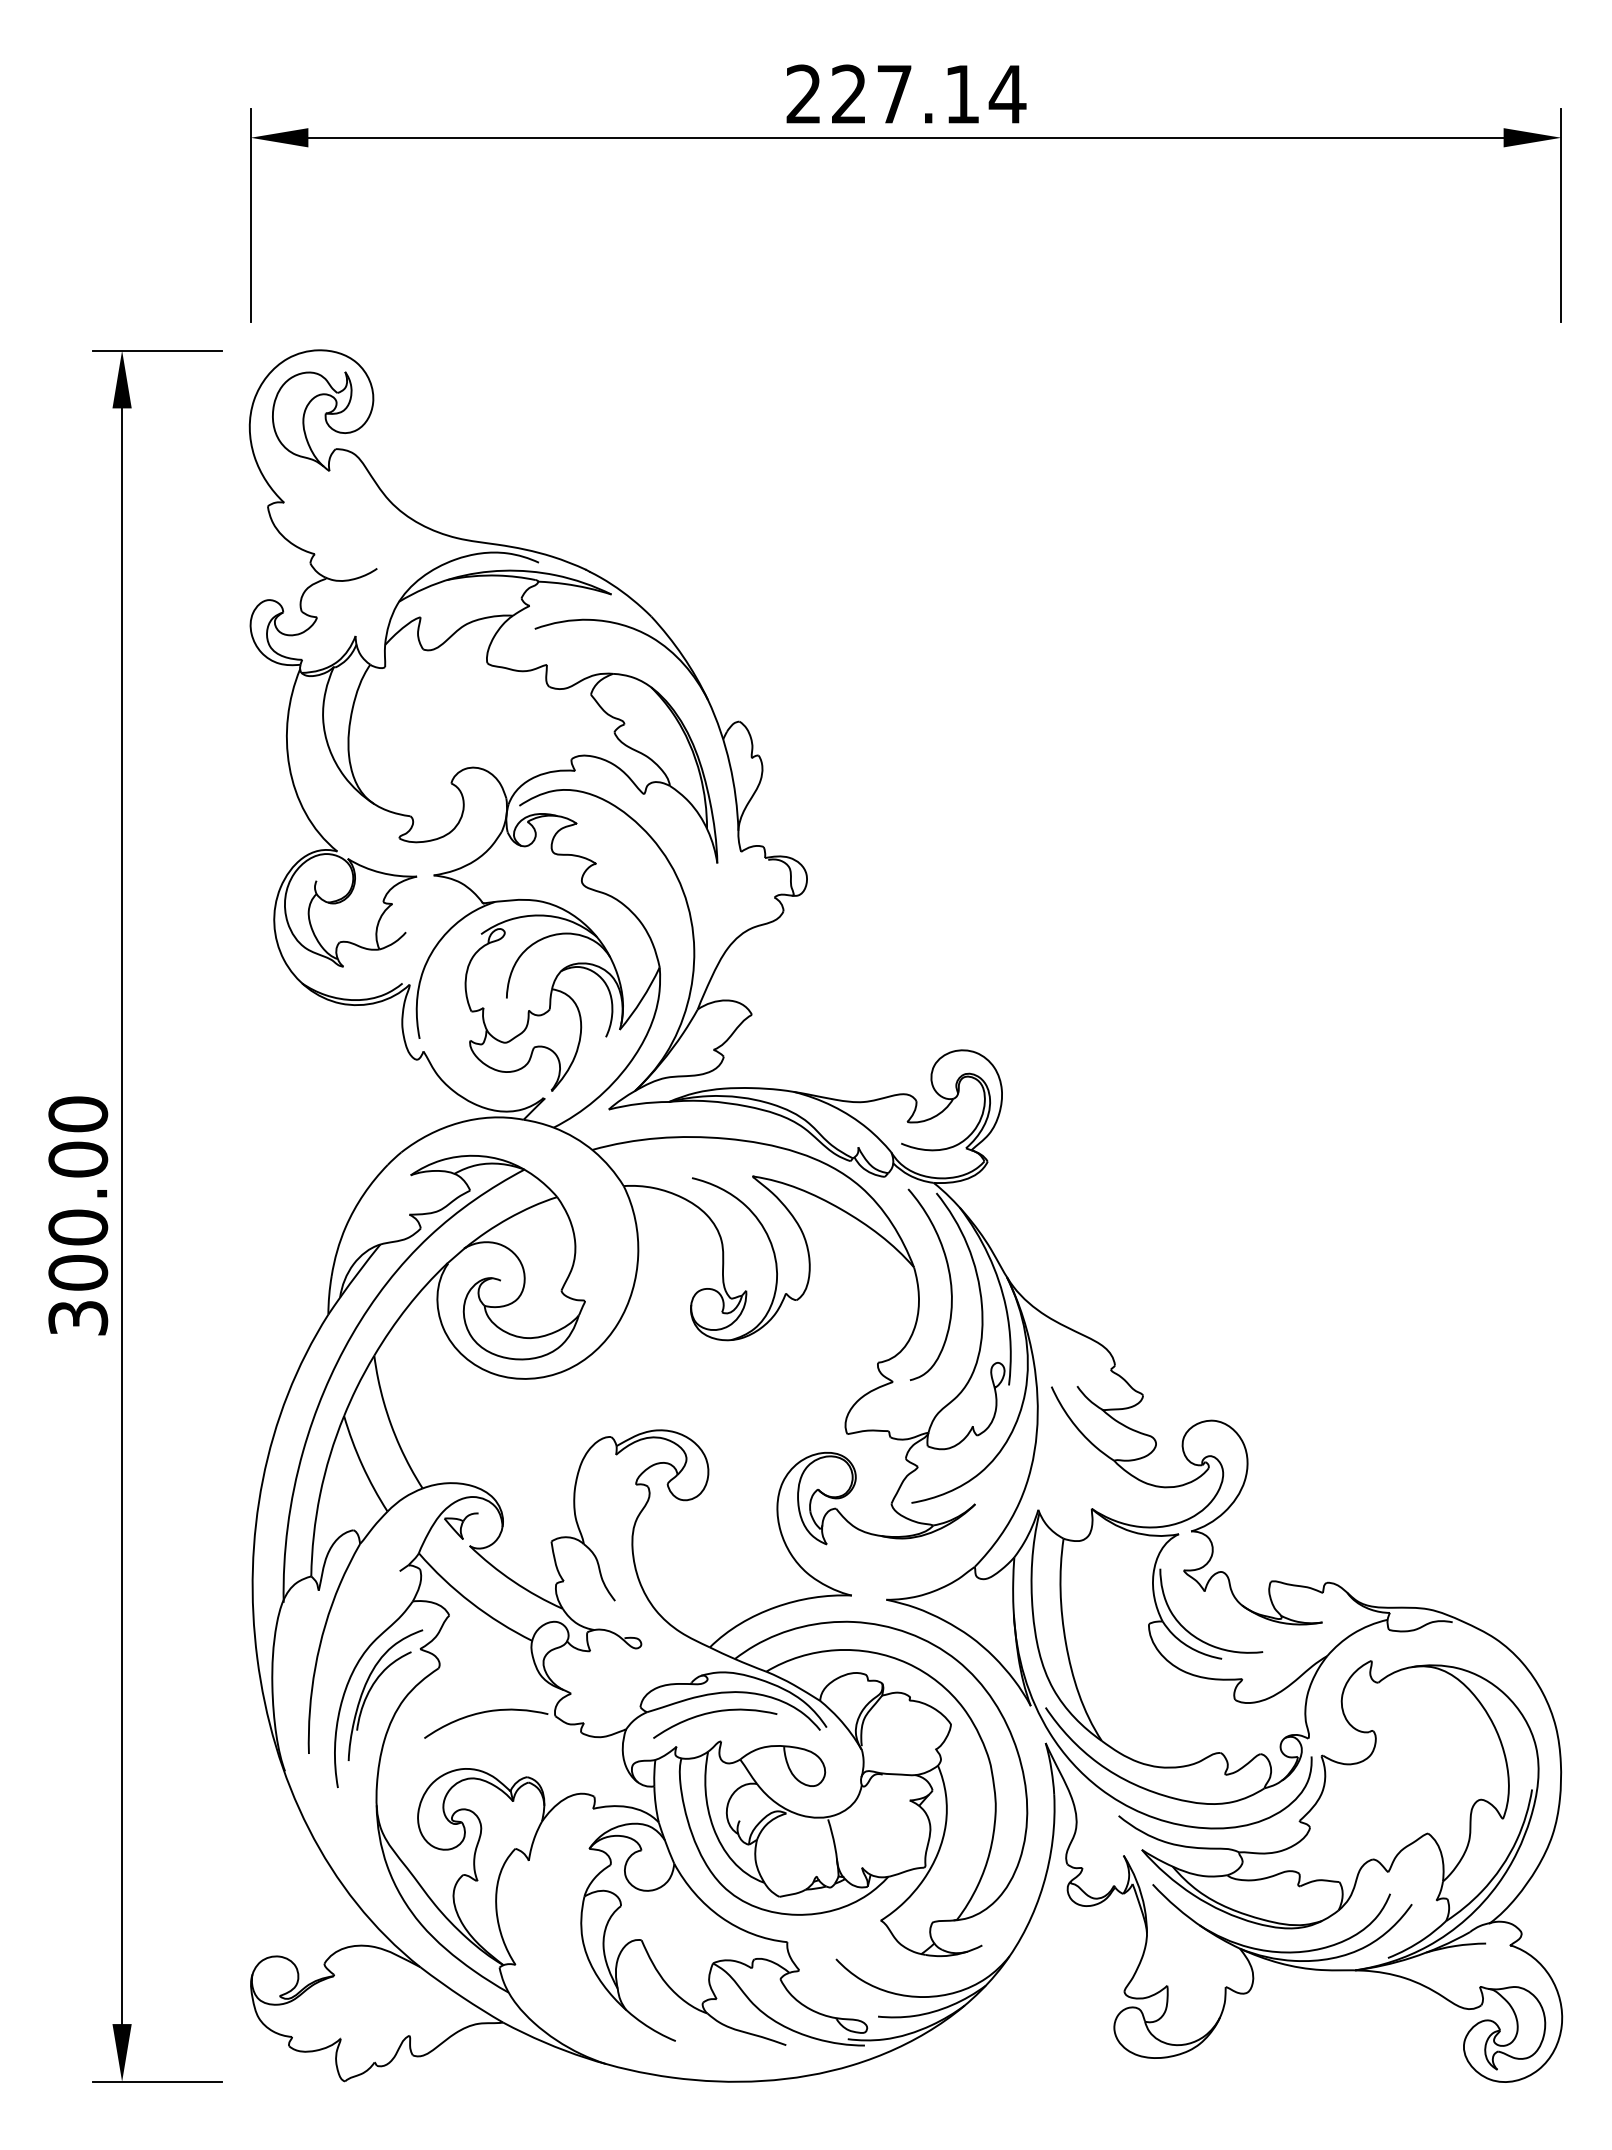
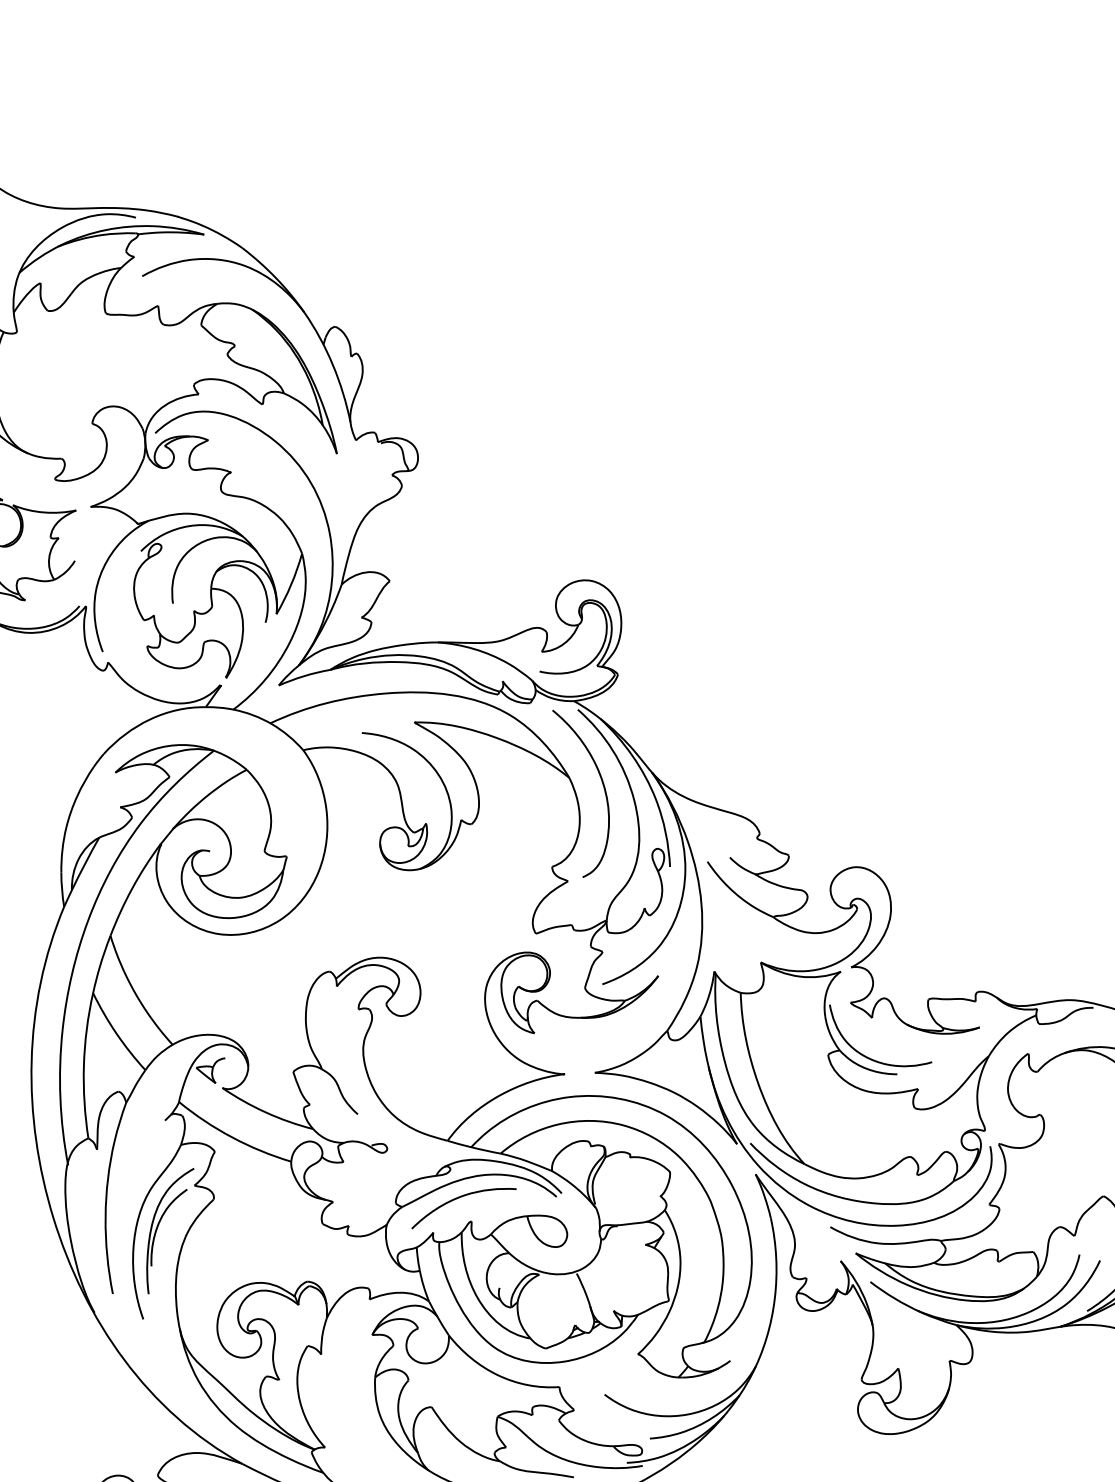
curve: (483, 1713) -> (259, 1232), removed

